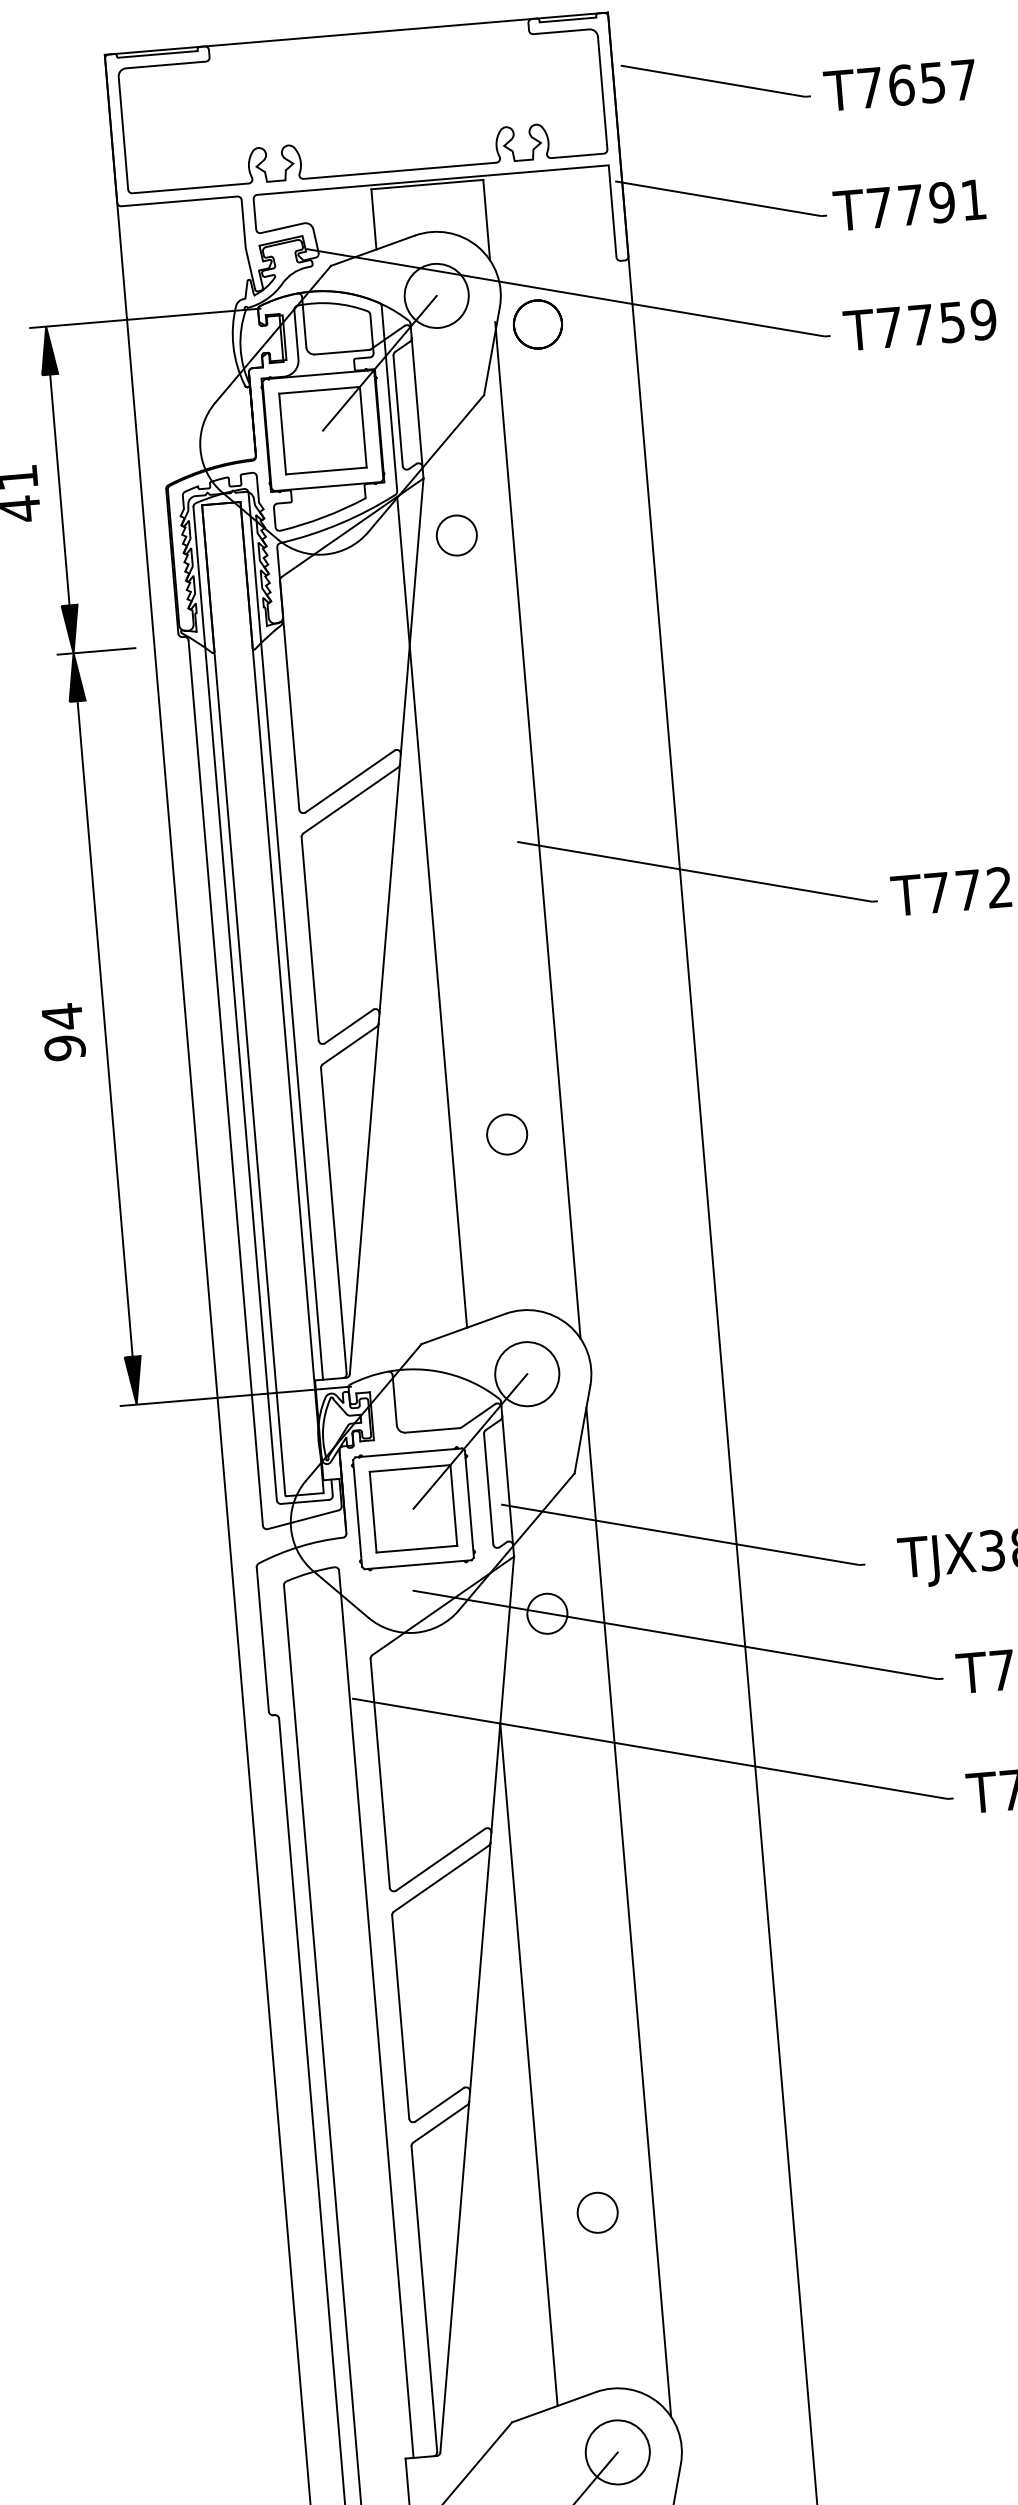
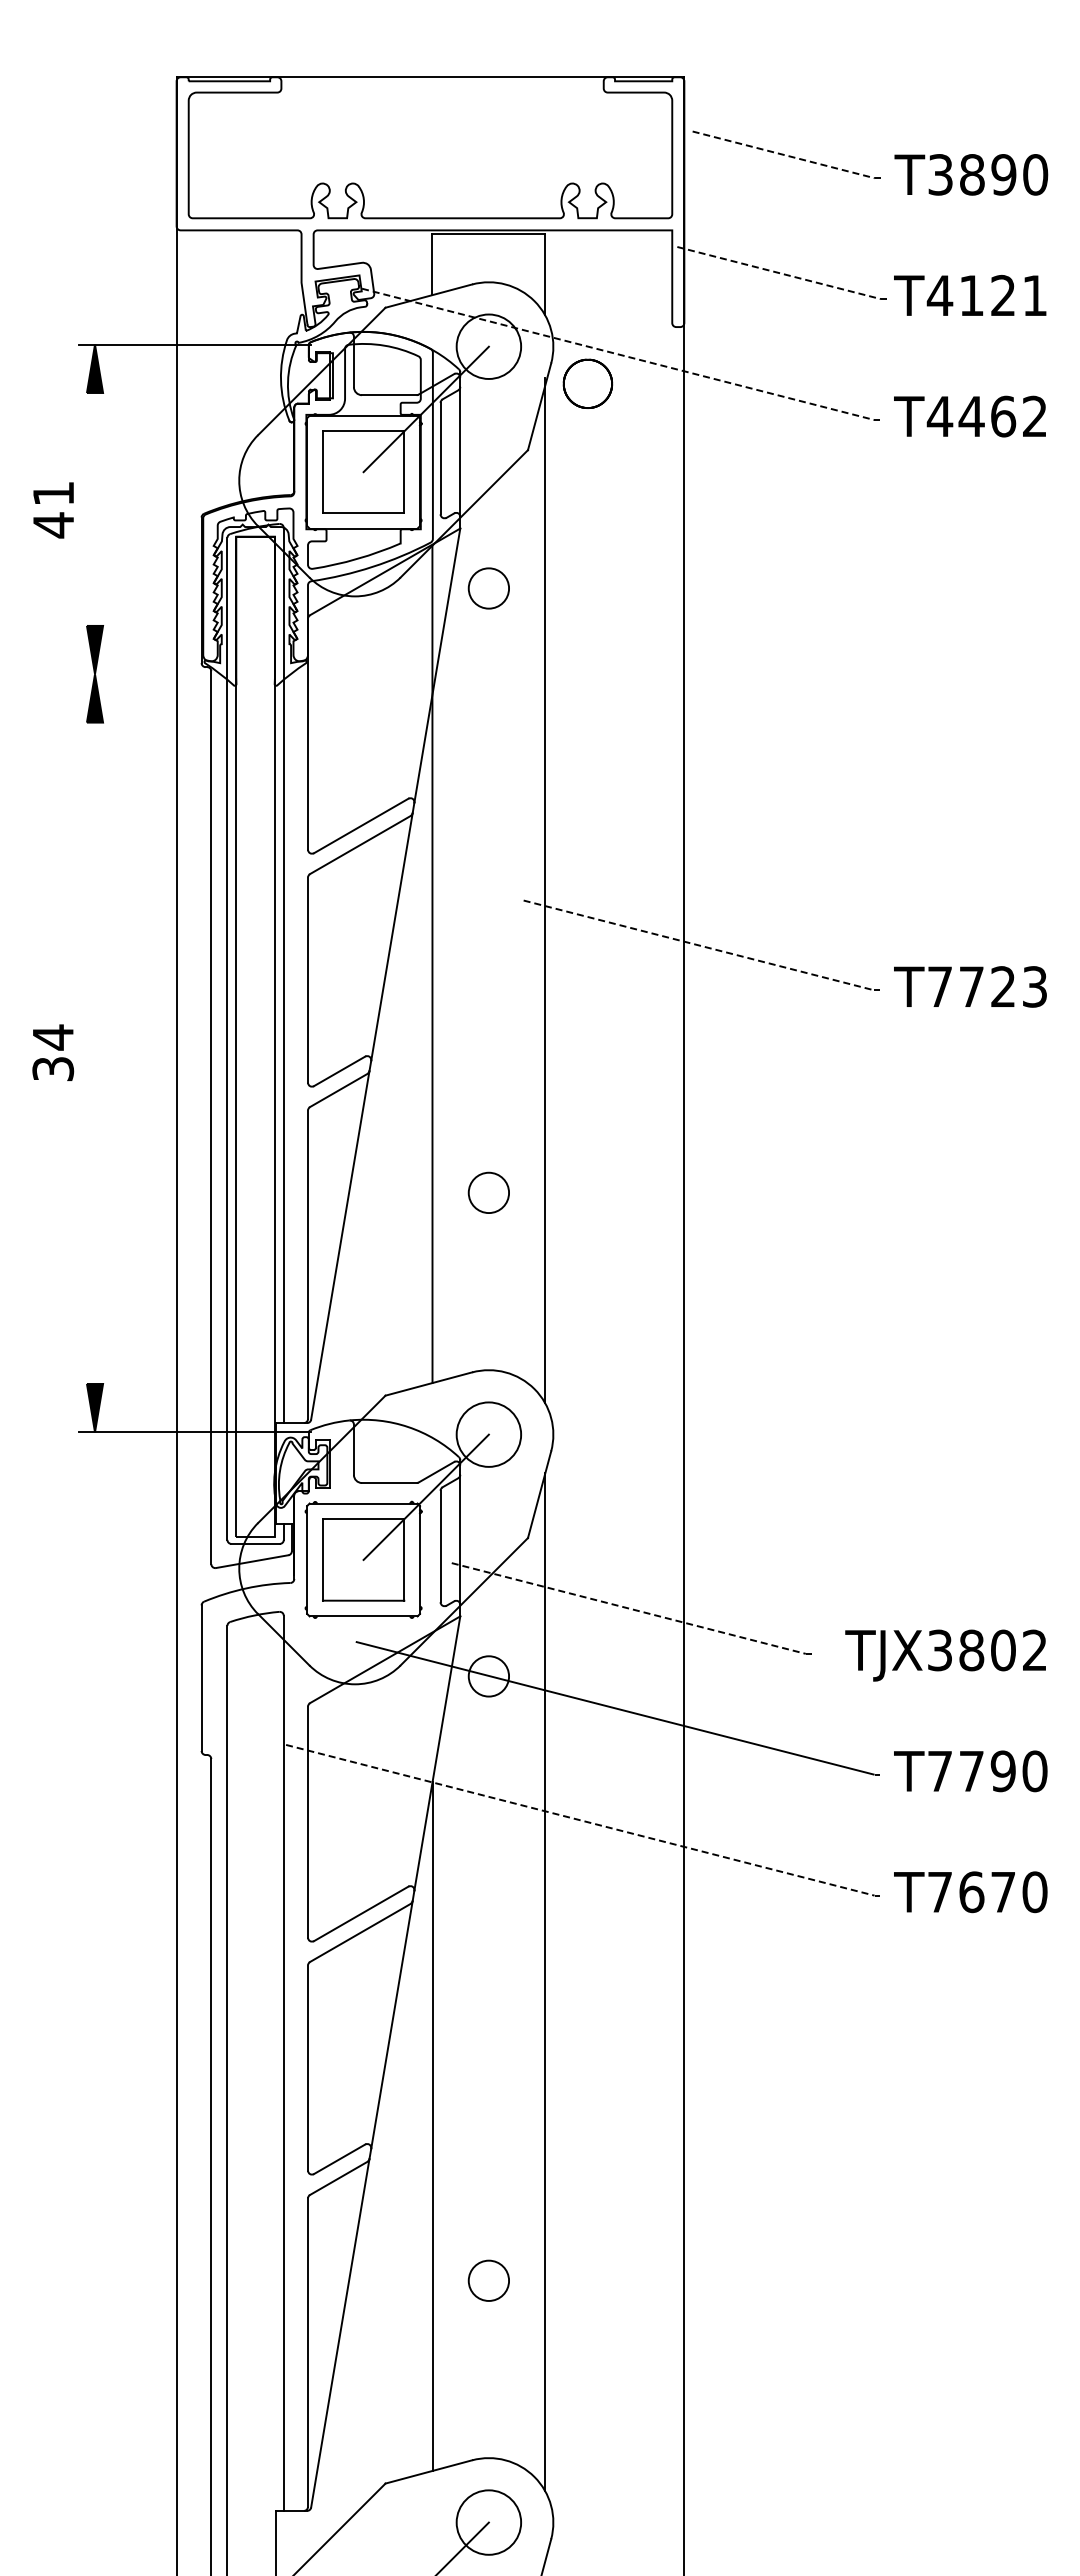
line: (713, 81) -> (784, 155), solid -> dashed
text: (917, 83) -> (988, 174), T7657 -> T3890
line: (718, 199) -> (779, 273), solid -> dashed
text: (909, 205) -> (970, 295), T7791 -> T4121
line: (565, 292) -> (618, 354), solid -> dashed
text: (935, 323) -> (986, 416), T7759 -> T4462
line: (60, 489) -> (95, 509), removed
line: (95, 651) -> (117, 674), removed
line: (694, 871) -> (698, 945), solid -> dashed
line: (105, 1028) -> (95, 1052), removed
text: (64, 1047) -> (52, 1068), 94 -> 34
line: (680, 1534) -> (628, 1608), solid -> dashed
line: (650, 1748) -> (580, 1820), solid -> dashed

